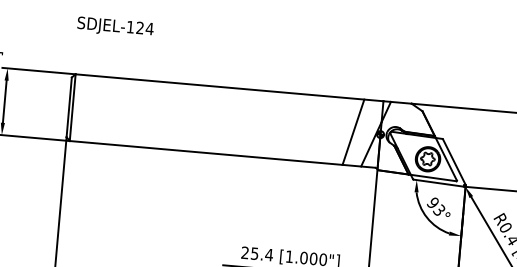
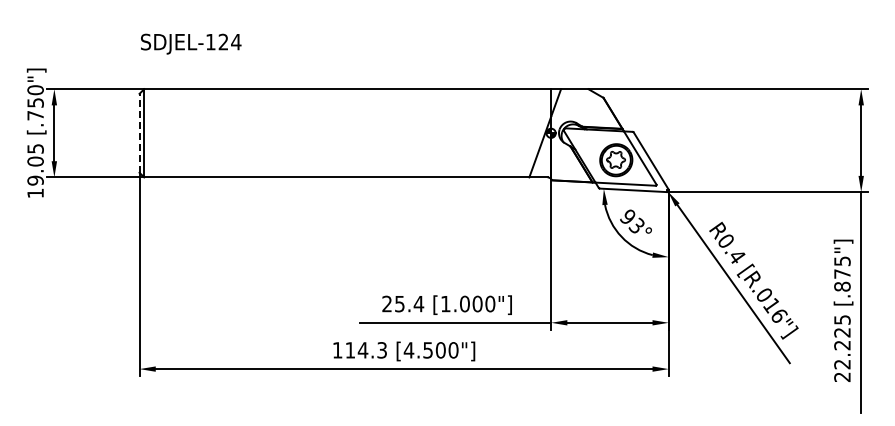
text: (115, 26) -> (191, 43), moved
line: (69, 106) -> (139, 132), solid -> dashed
line: (352, 132) -> (514, 133), removed

